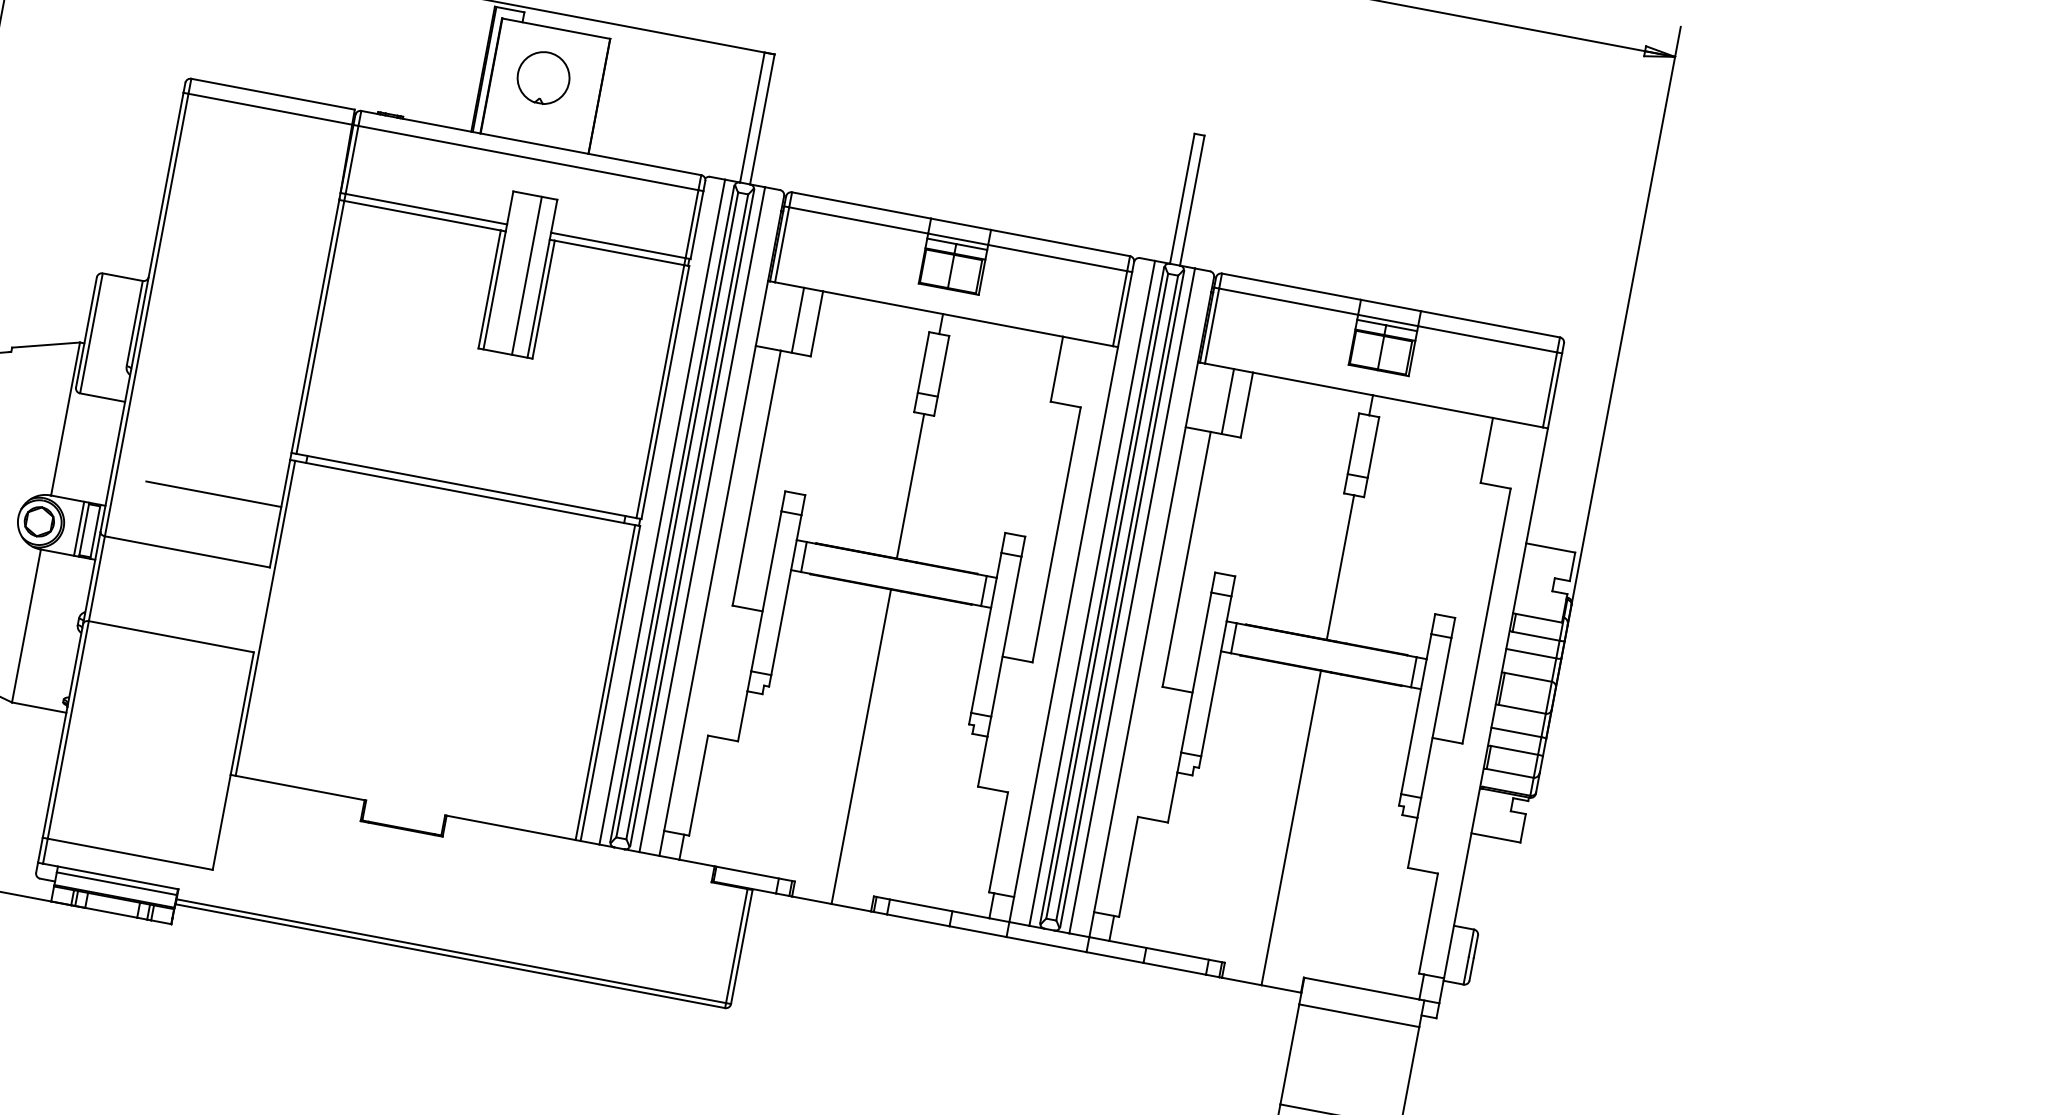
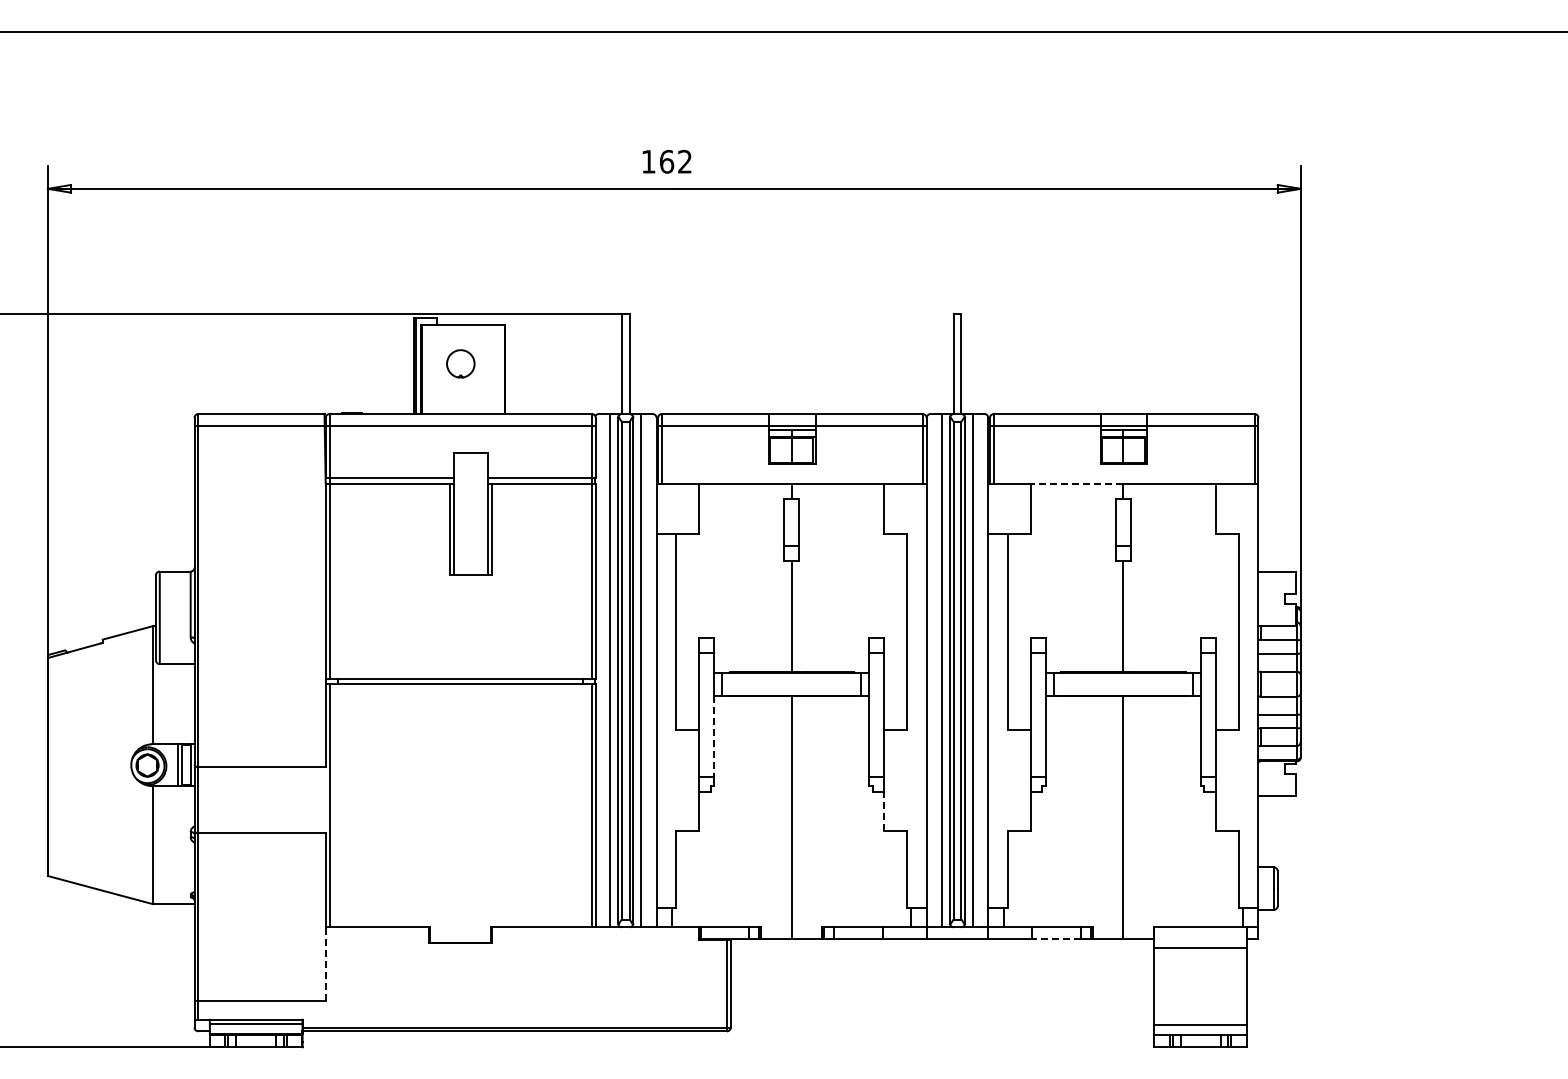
part: (543, 77) -> (460, 363), size x0.7
line: (527, 275) -> (476, 513), removed
line: (798, 320) -> (684, 508), removed
line: (1312, 383) -> (1076, 483), solid -> dashed
line: (1228, 401) -> (1016, 508), removed
line: (213, 494) -> (273, 720), removed
line: (781, 622) -> (714, 736), solid -> dashed
line: (983, 760) -> (884, 810), solid -> dashed
line: (221, 821) -> (325, 963), solid -> dashed
line: (1173, 968) -> (1055, 938), solid -> dashed

